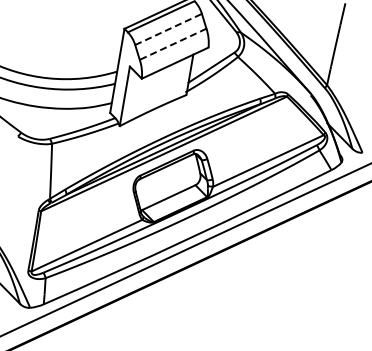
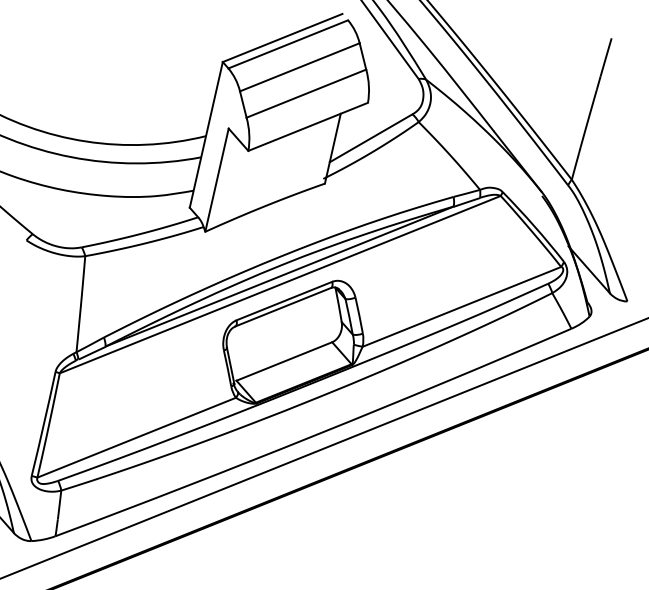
line: (168, 29) -> (299, 67), dashed -> solid
line: (173, 44) -> (307, 94), dashed -> solid

